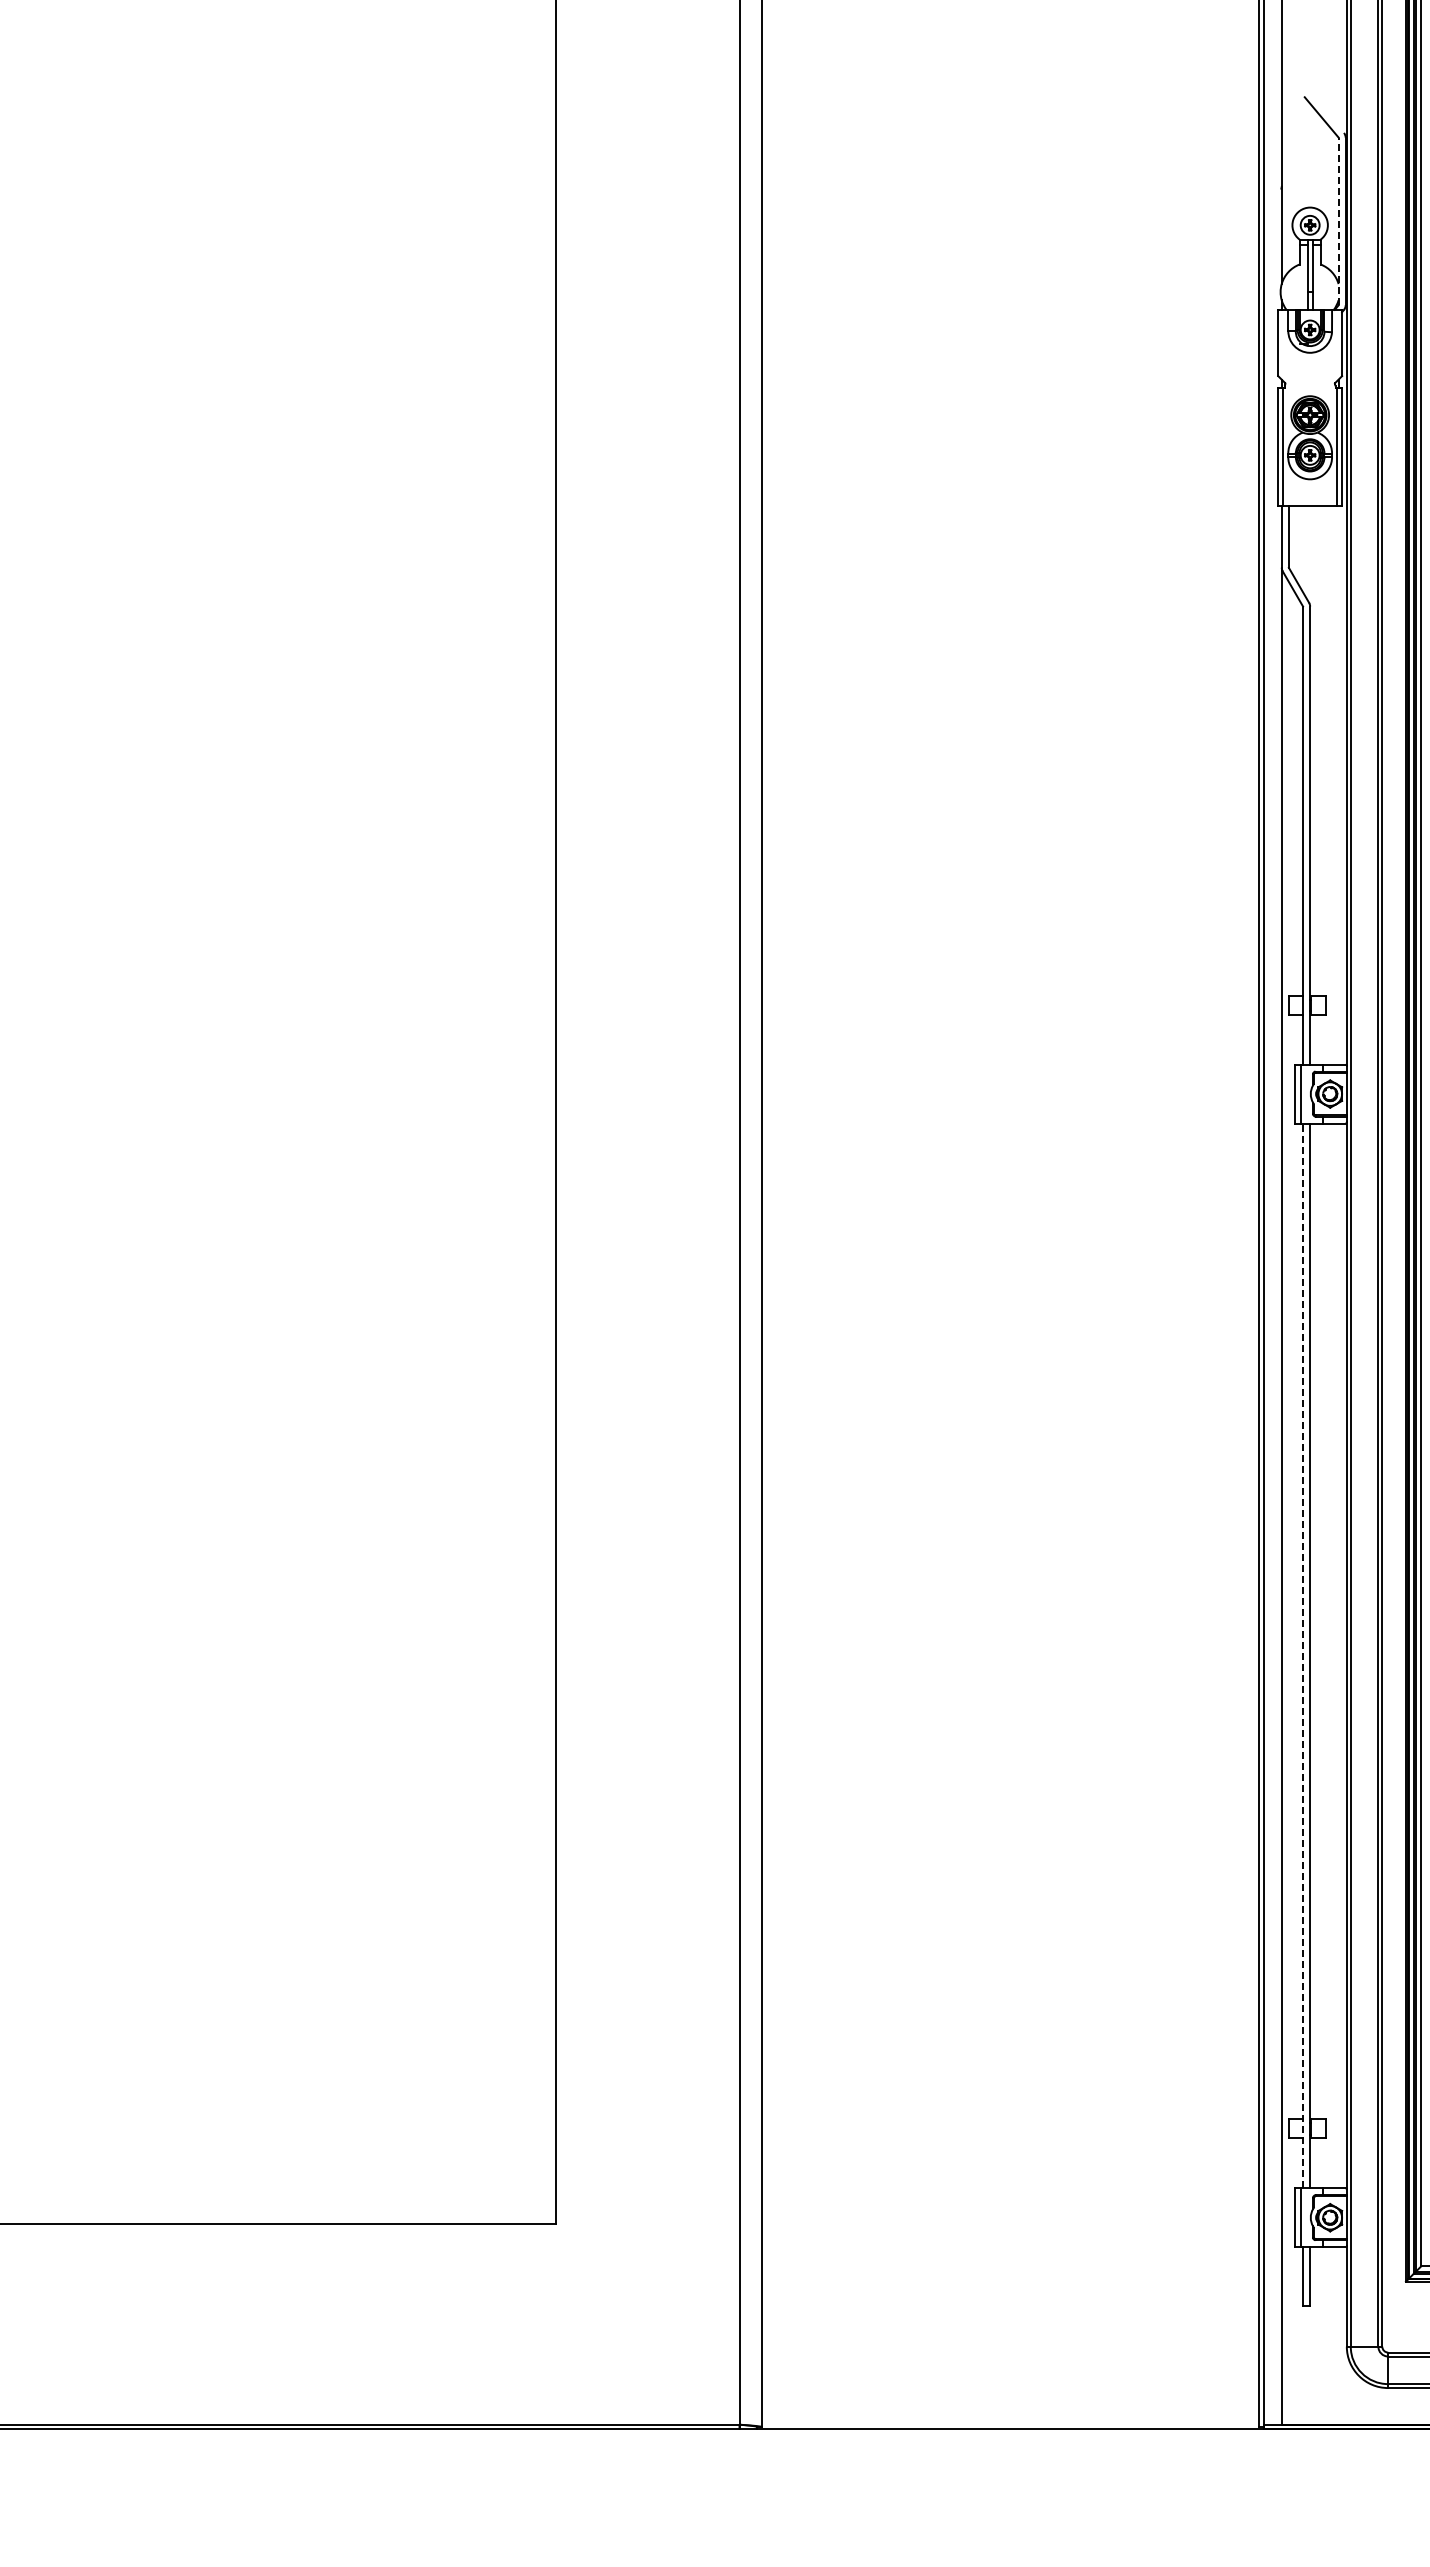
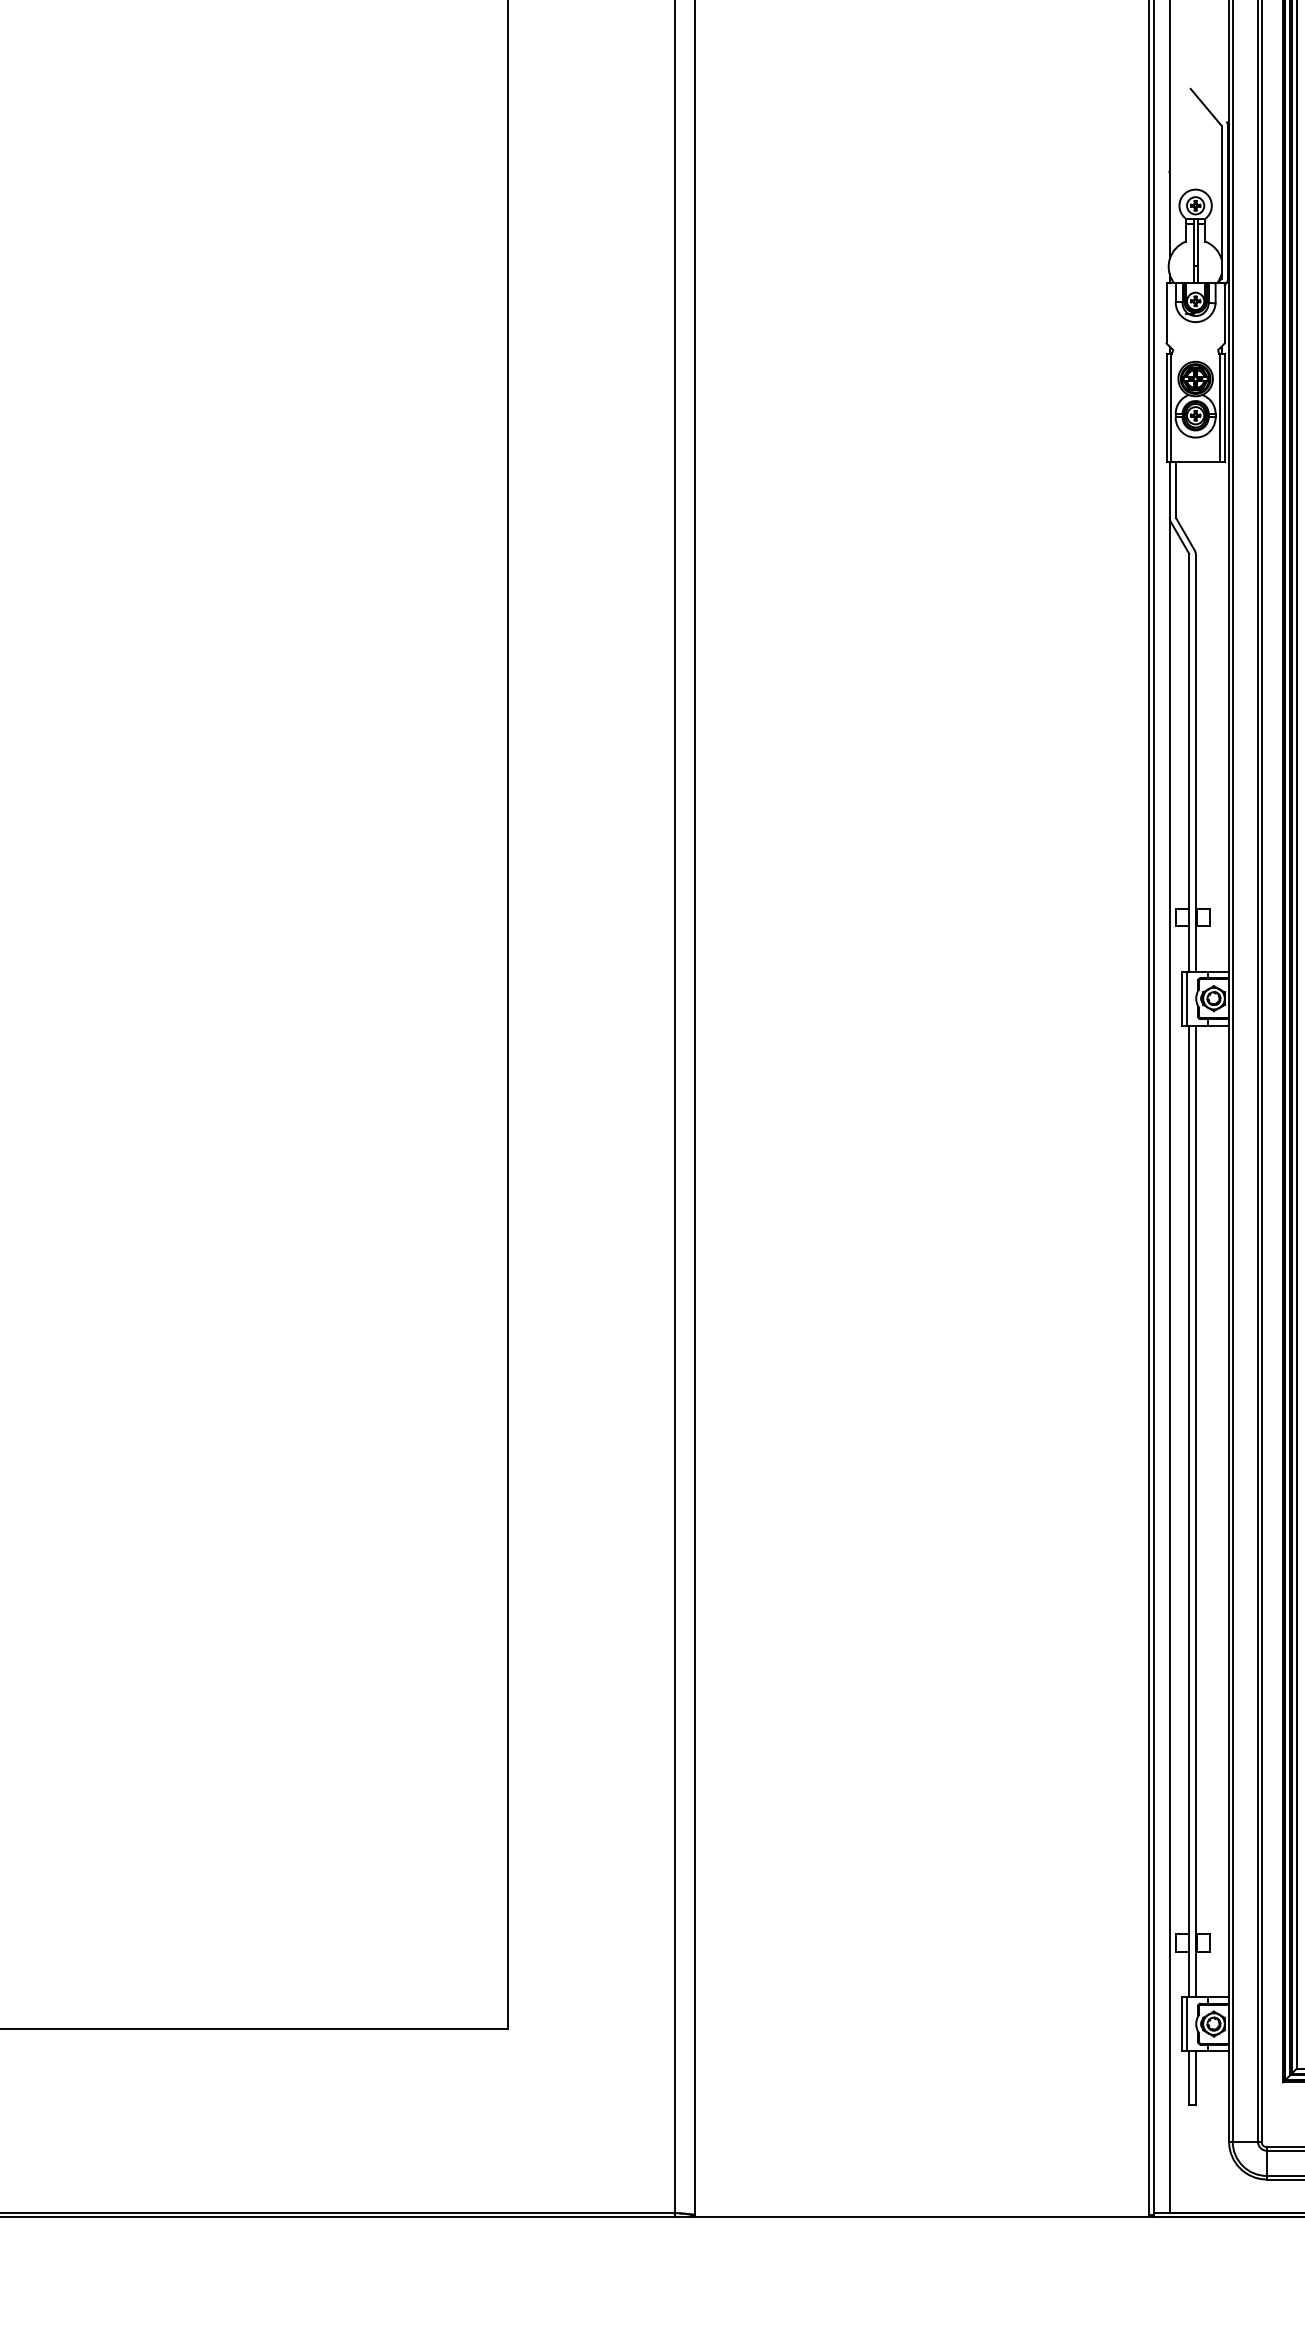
line: (1338, 221) -> (1221, 202), dashed -> solid
line: (1303, 1655) -> (1189, 1510), dashed -> solid

